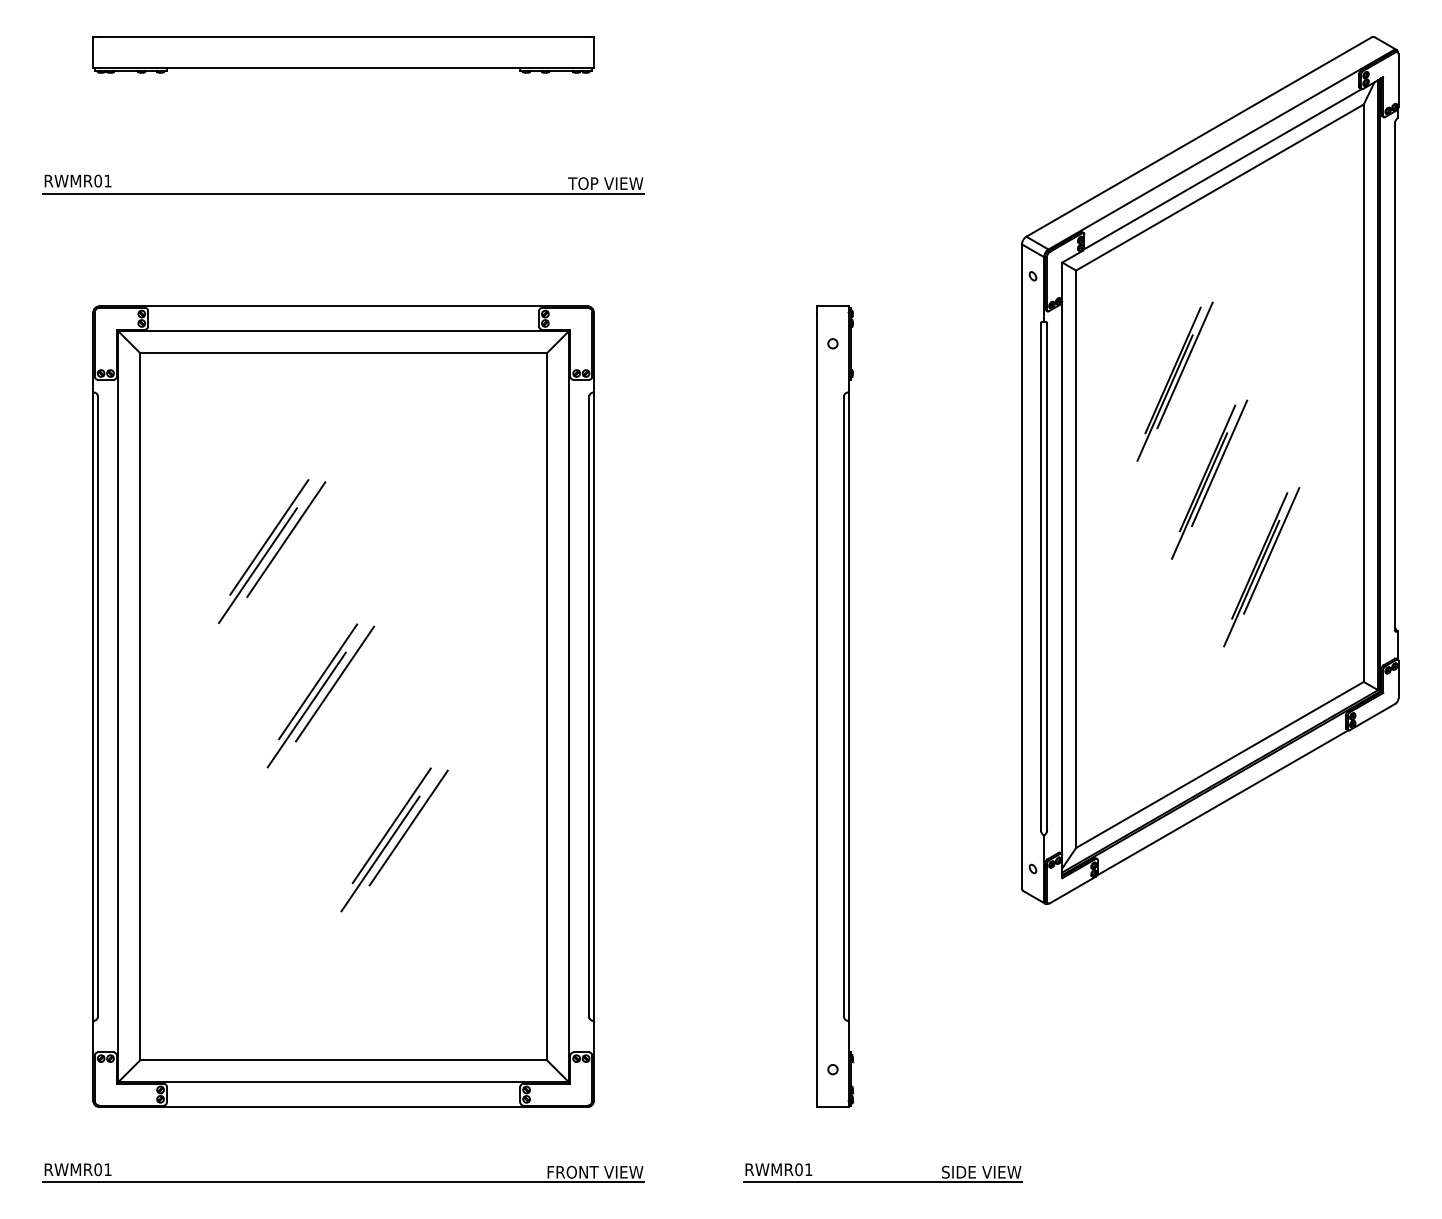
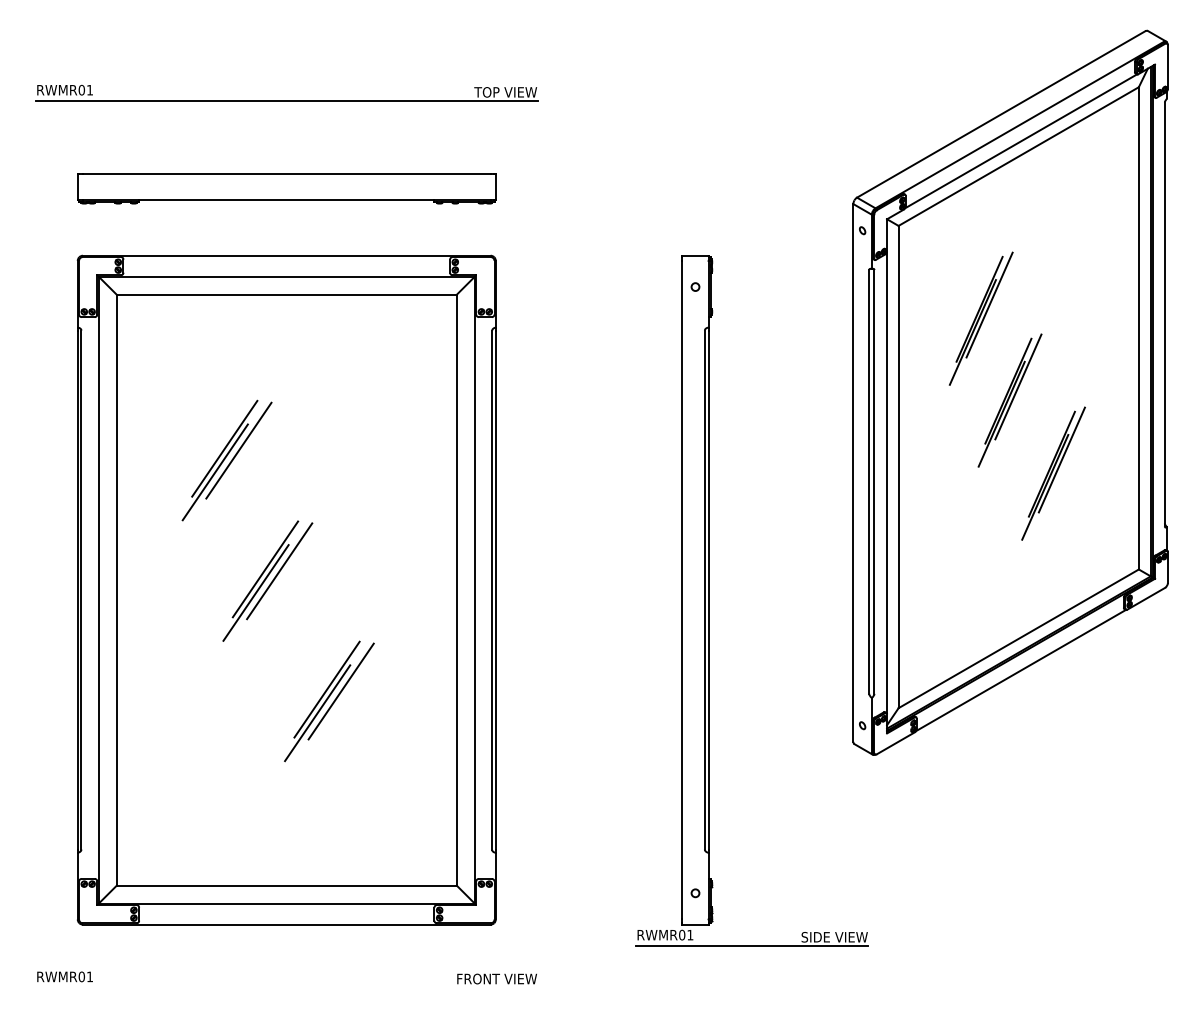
part: (343, 54) -> (286, 188), moved
part: (343, 193) -> (286, 100), moved
part: (882, 1181) -> (751, 944), moved
line: (343, 1182) -> (286, 987), removed

